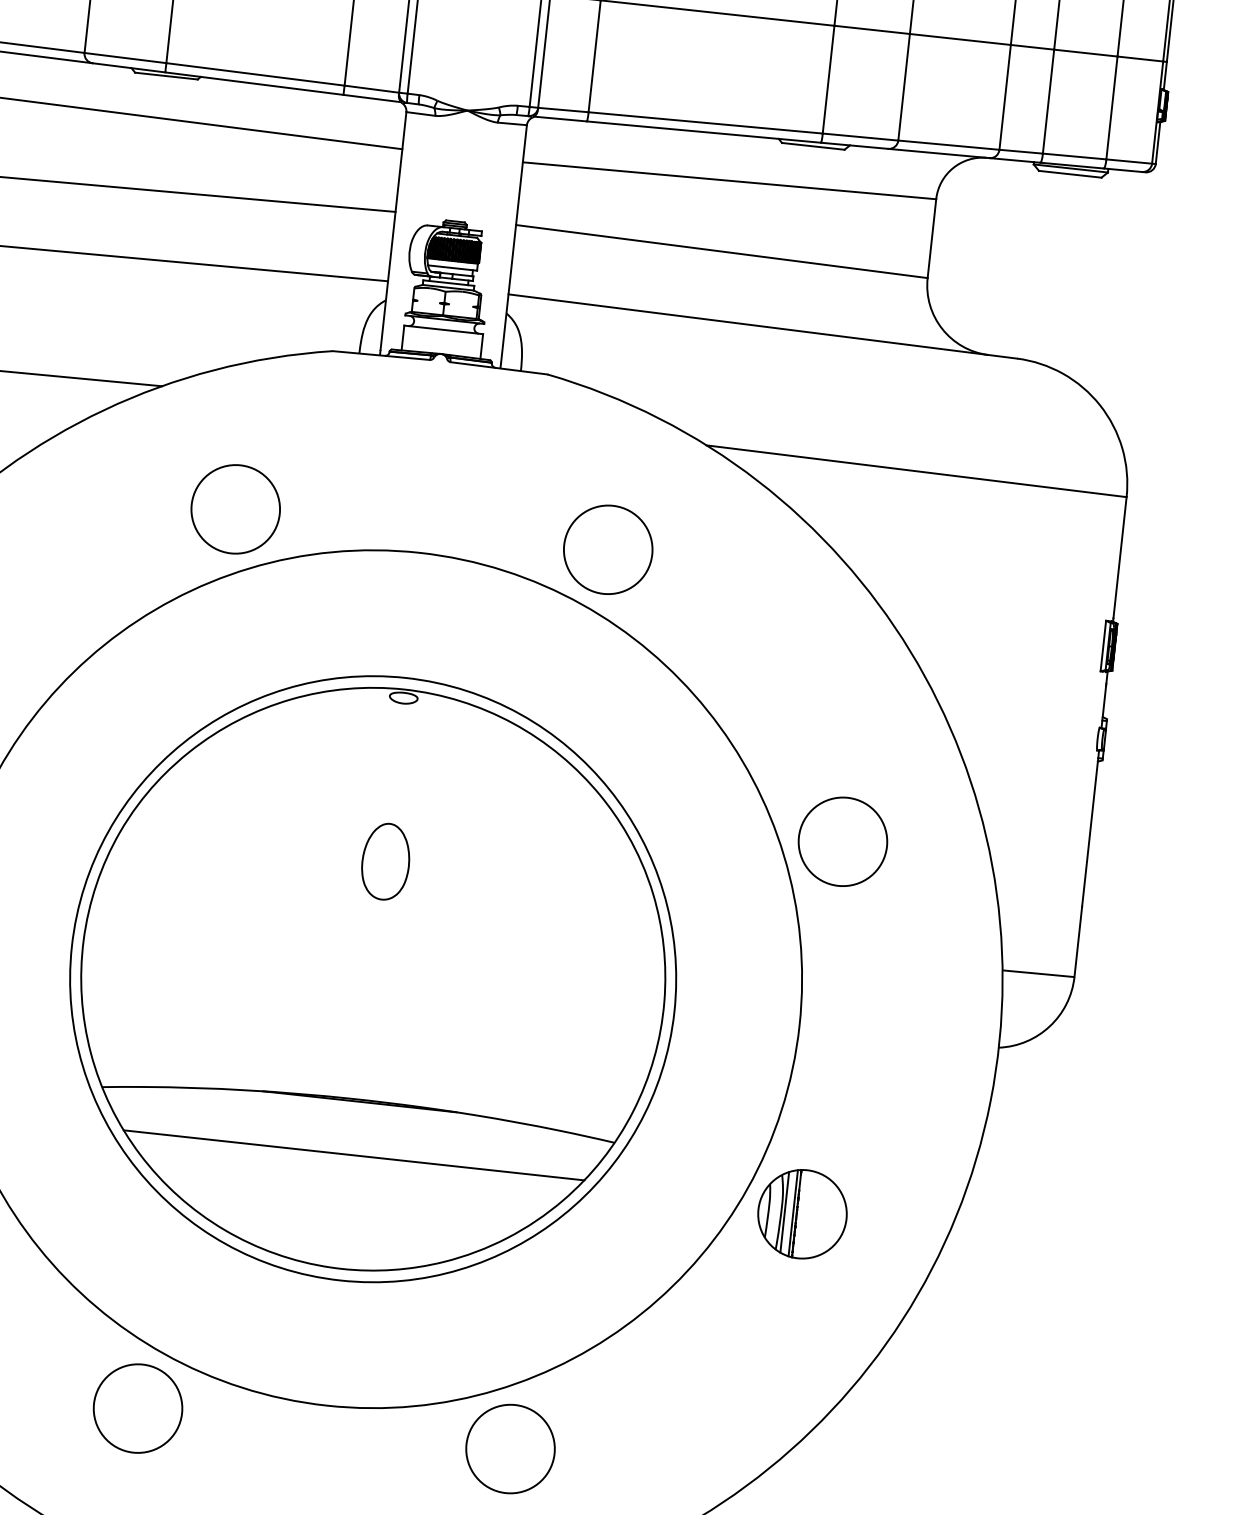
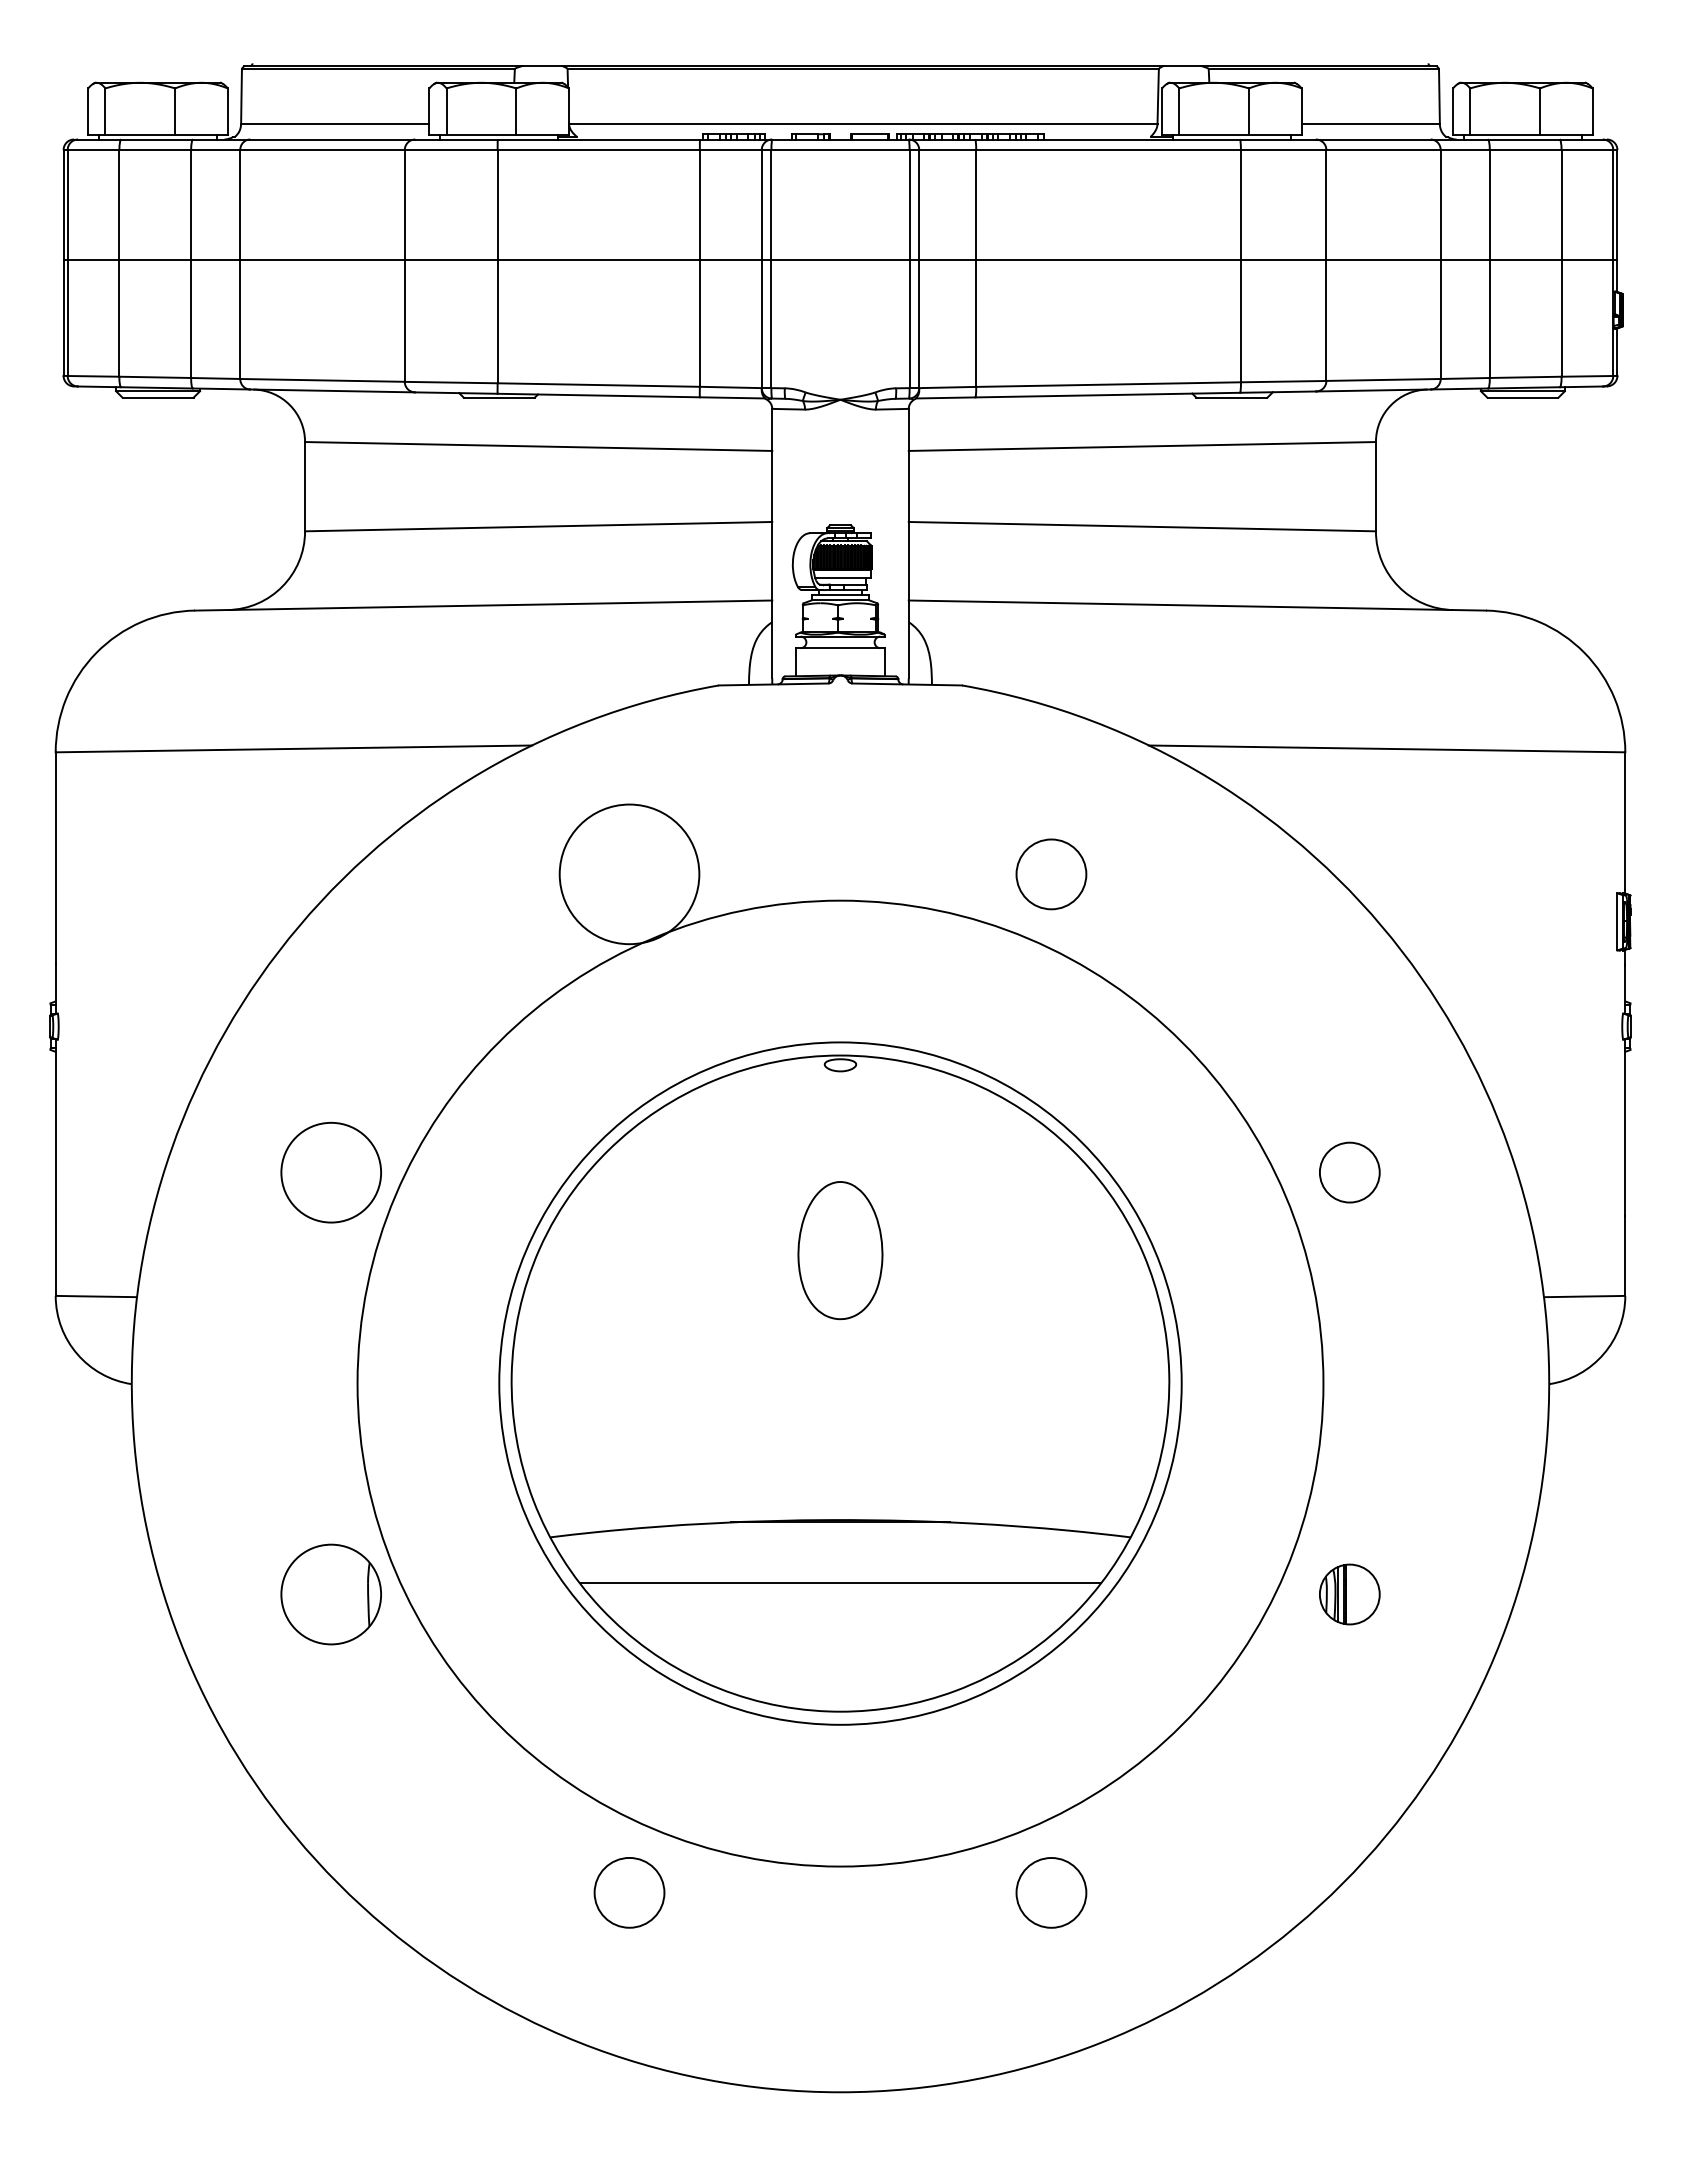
circle: (235, 509) -> (629, 874), size x1.4
circle: (608, 549) -> (1051, 874), size x0.7
circle: (842, 841) -> (1349, 1172), size x0.6
part: (385, 861) -> (840, 1250), size x1.6
part: (802, 1214) -> (1349, 1594), size x0.6
circle: (138, 1408) -> (629, 1892), size x0.7
circle: (510, 1448) -> (1051, 1892), size x0.7

